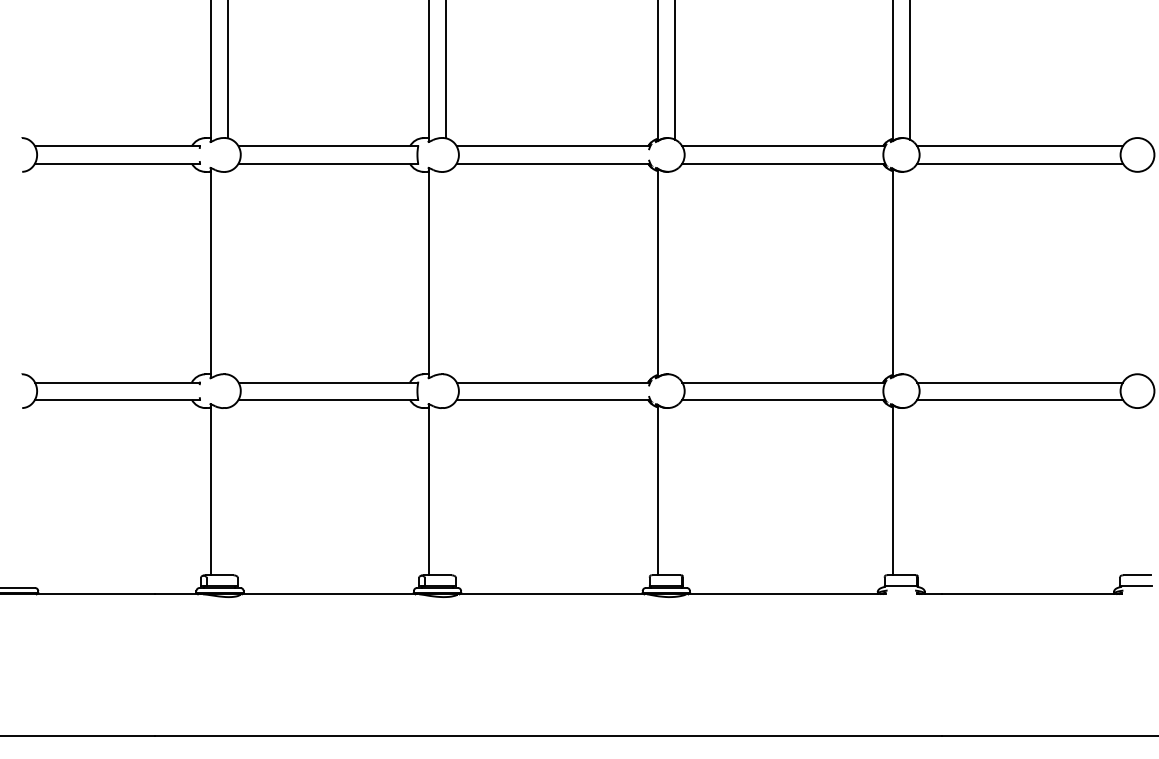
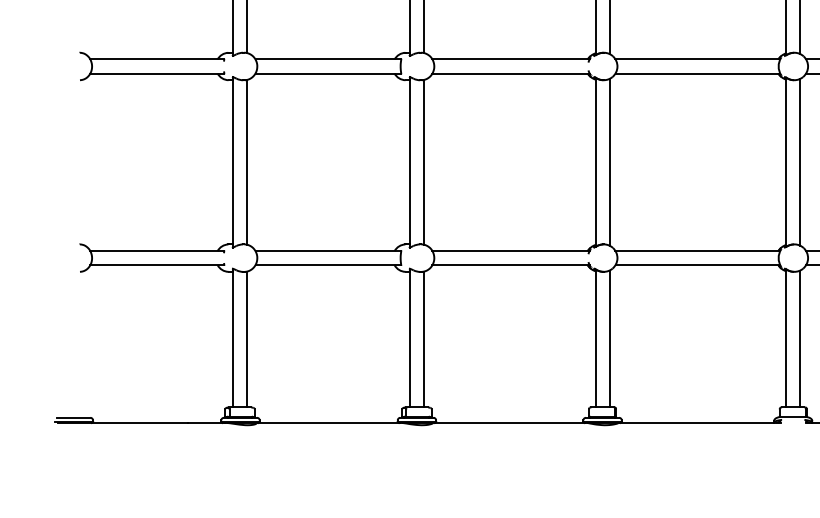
line: (228, 272) -> (247, 161), added
line: (446, 272) -> (424, 161), added
line: (675, 272) -> (610, 161), added
line: (909, 272) -> (799, 161), added
line: (675, 490) -> (610, 338), added
line: (909, 490) -> (799, 338), added
line: (228, 491) -> (247, 339), added
line: (446, 491) -> (424, 339), added

